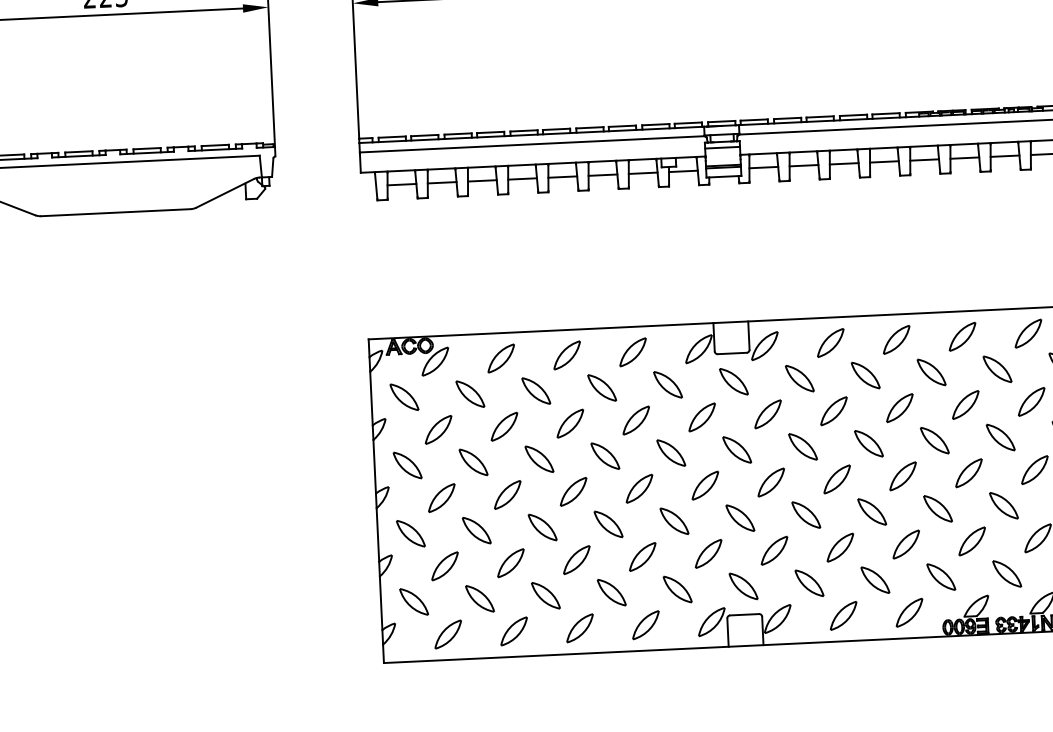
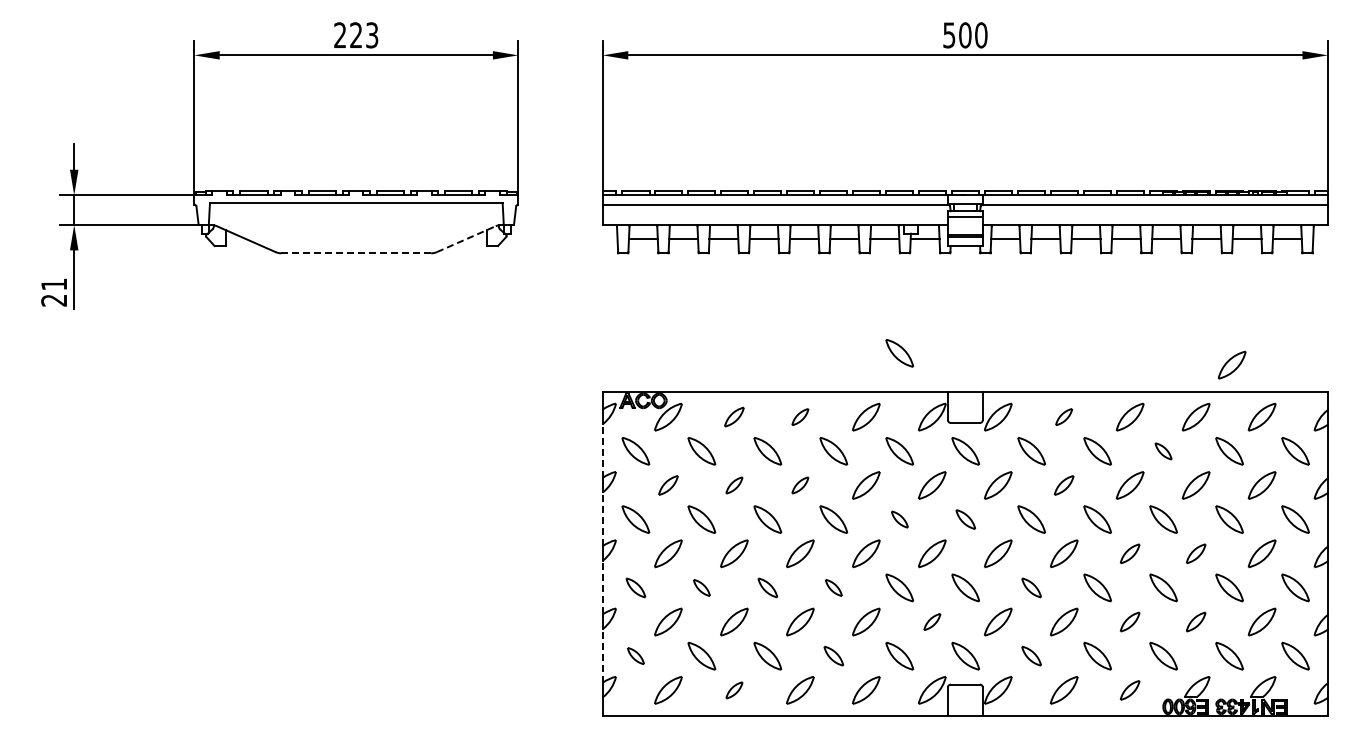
line: (225, 192) -> (466, 238), solid -> dashed
line: (116, 212) -> (356, 253), solid -> dashed
part: (995, 282) -> (1231, 364), added
part: (663, 287) -> (899, 353), added
part: (829, 342) -> (1063, 416), size x0.6
part: (567, 354) -> (800, 416), size x0.6
part: (501, 357) -> (734, 416), size x0.7
part: (931, 372) -> (1163, 451), size x0.6
line: (371, 399) -> (602, 451), solid -> dashed
part: (833, 411) -> (1063, 485), size x0.7
part: (570, 423) -> (800, 485), size x0.6
part: (504, 426) -> (734, 485), size x0.6
part: (438, 429) -> (668, 485), size x0.7
part: (736, 449) -> (965, 519), size x0.7
part: (671, 452) -> (899, 519), size x0.6
line: (374, 466) -> (602, 519), solid -> dashed
part: (968, 473) -> (1195, 553), size x0.7
part: (902, 476) -> (1129, 553), size x0.7
part: (806, 514) -> (1031, 587), size x0.7
part: (608, 524) -> (833, 587), size x0.6
part: (542, 527) -> (767, 587), size x0.7
part: (476, 530) -> (701, 587), size x0.6
part: (410, 533) -> (635, 587), size x0.7
line: (377, 534) -> (602, 587), solid -> dashed
part: (971, 540) -> (1195, 621), size x0.7
part: (905, 544) -> (1129, 621), size x0.7
part: (708, 553) -> (932, 621), size x0.6
part: (809, 582) -> (1031, 655), size x0.7
part: (611, 591) -> (833, 655), size x0.7
part: (413, 601) -> (635, 655), size x0.6
line: (380, 602) -> (602, 655), solid -> dashed
part: (908, 612) -> (1129, 690), size x0.7
part: (514, 631) -> (734, 690), size x0.6

